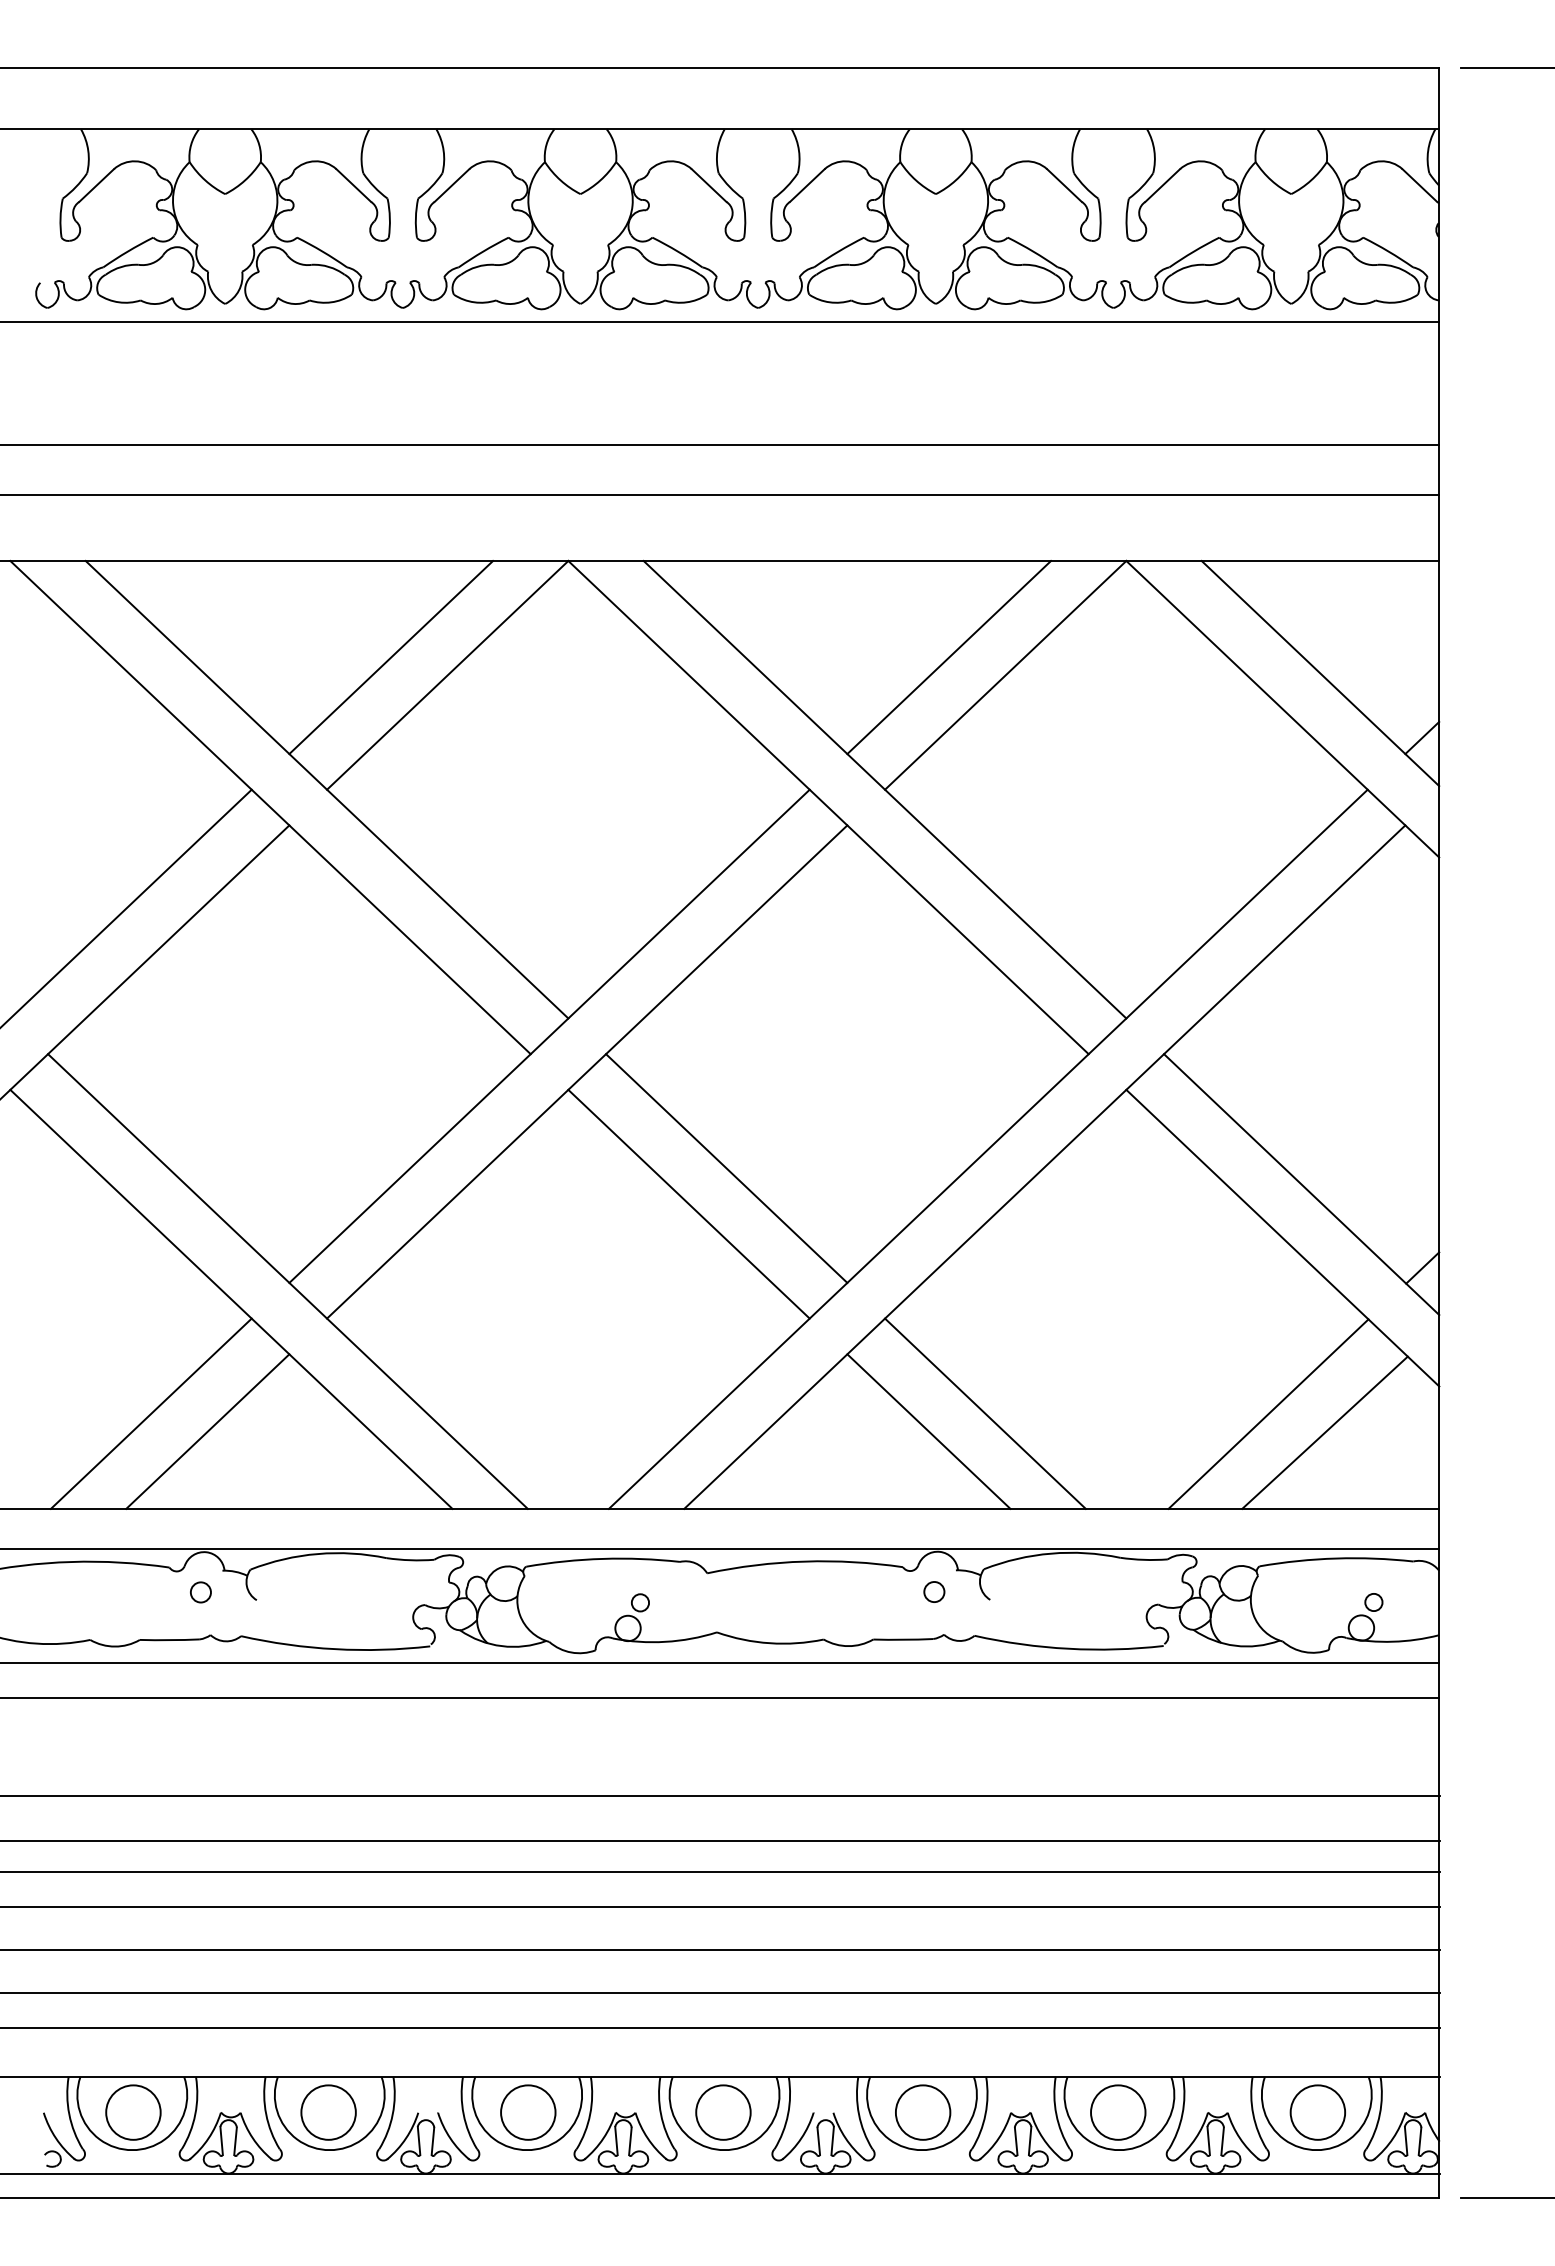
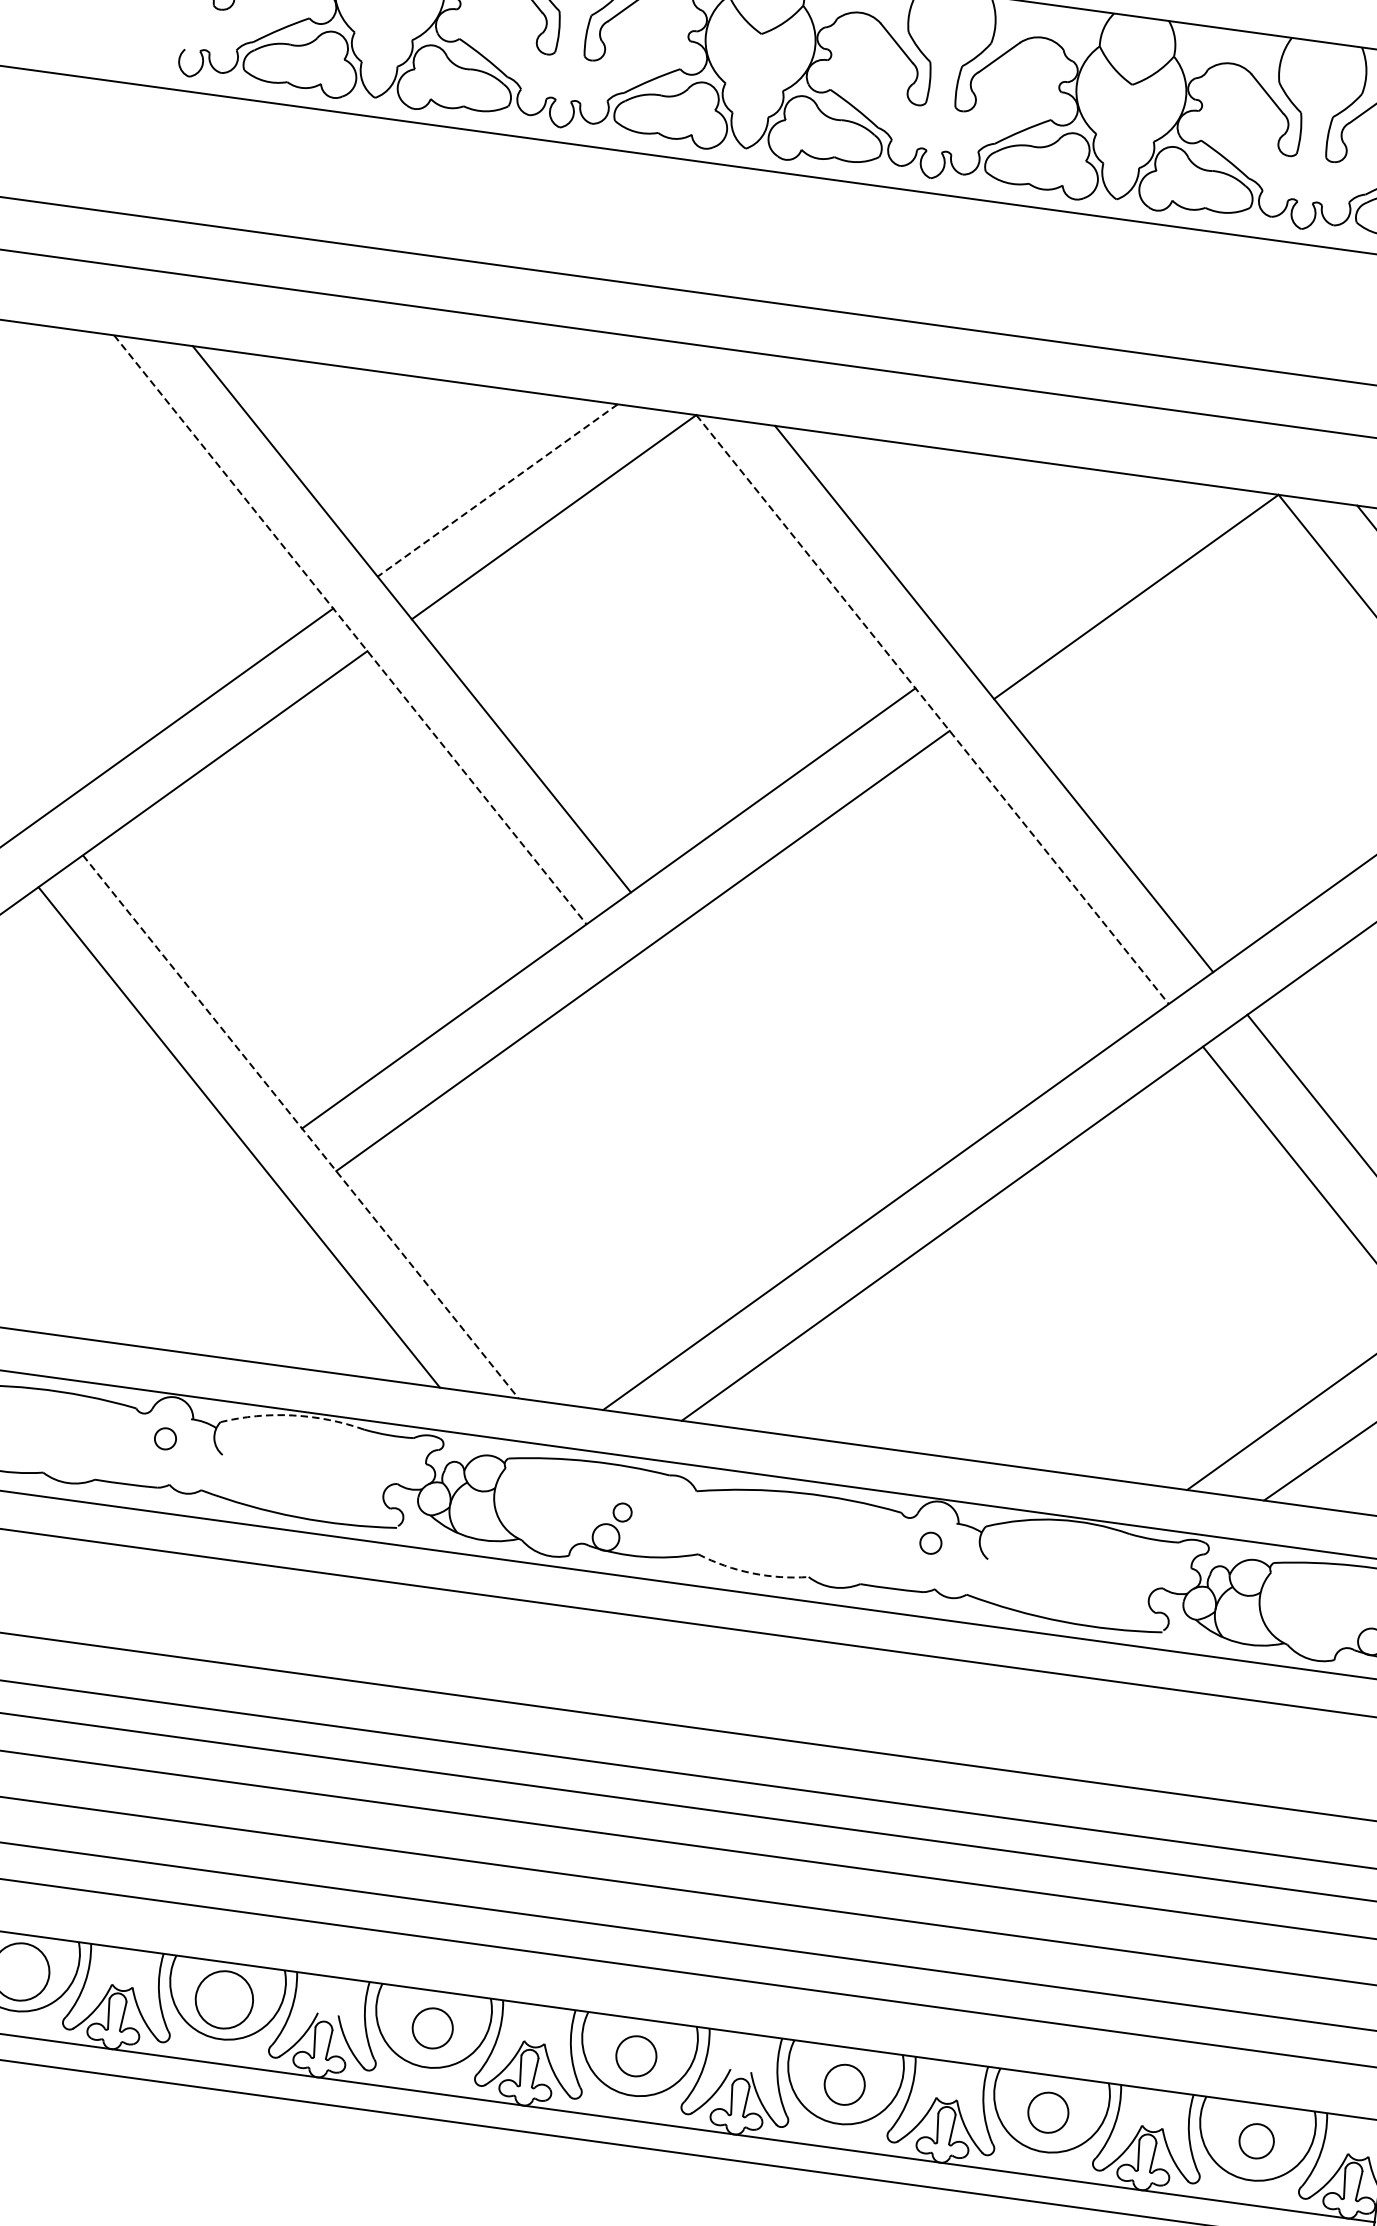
line: (390, 657) -> (496, 490), solid -> dashed
line: (949, 657) -> (1080, 570), removed
line: (270, 807) -> (350, 629), solid -> dashed
line: (828, 807) -> (932, 709), solid -> dashed
line: (726, 1168) -> (774, 1071), removed
line: (688, 1203) -> (729, 1102), removed
line: (287, 1281) -> (300, 1126), solid -> dashed
line: (150, 1413) -> (138, 1244), removed
line: (985, 1413) -> (1009, 1364), removed
line: (207, 1431) -> (195, 1271), removed
line: (928, 1431) -> (947, 1374), removed
arc: (317, 1554) -> (292, 1415), solid -> dashed
arc: (769, 1643) -> (751, 1573), solid -> dashed
circle: (528, 2112) -> (432, 2028), size x0.7
circle: (723, 2112) -> (636, 2056), size x0.7
circle: (922, 2112) -> (844, 2084), size x0.7
circle: (1118, 2112) -> (1048, 2112), size x0.7
circle: (1317, 2112) -> (1256, 2141), size x0.6

